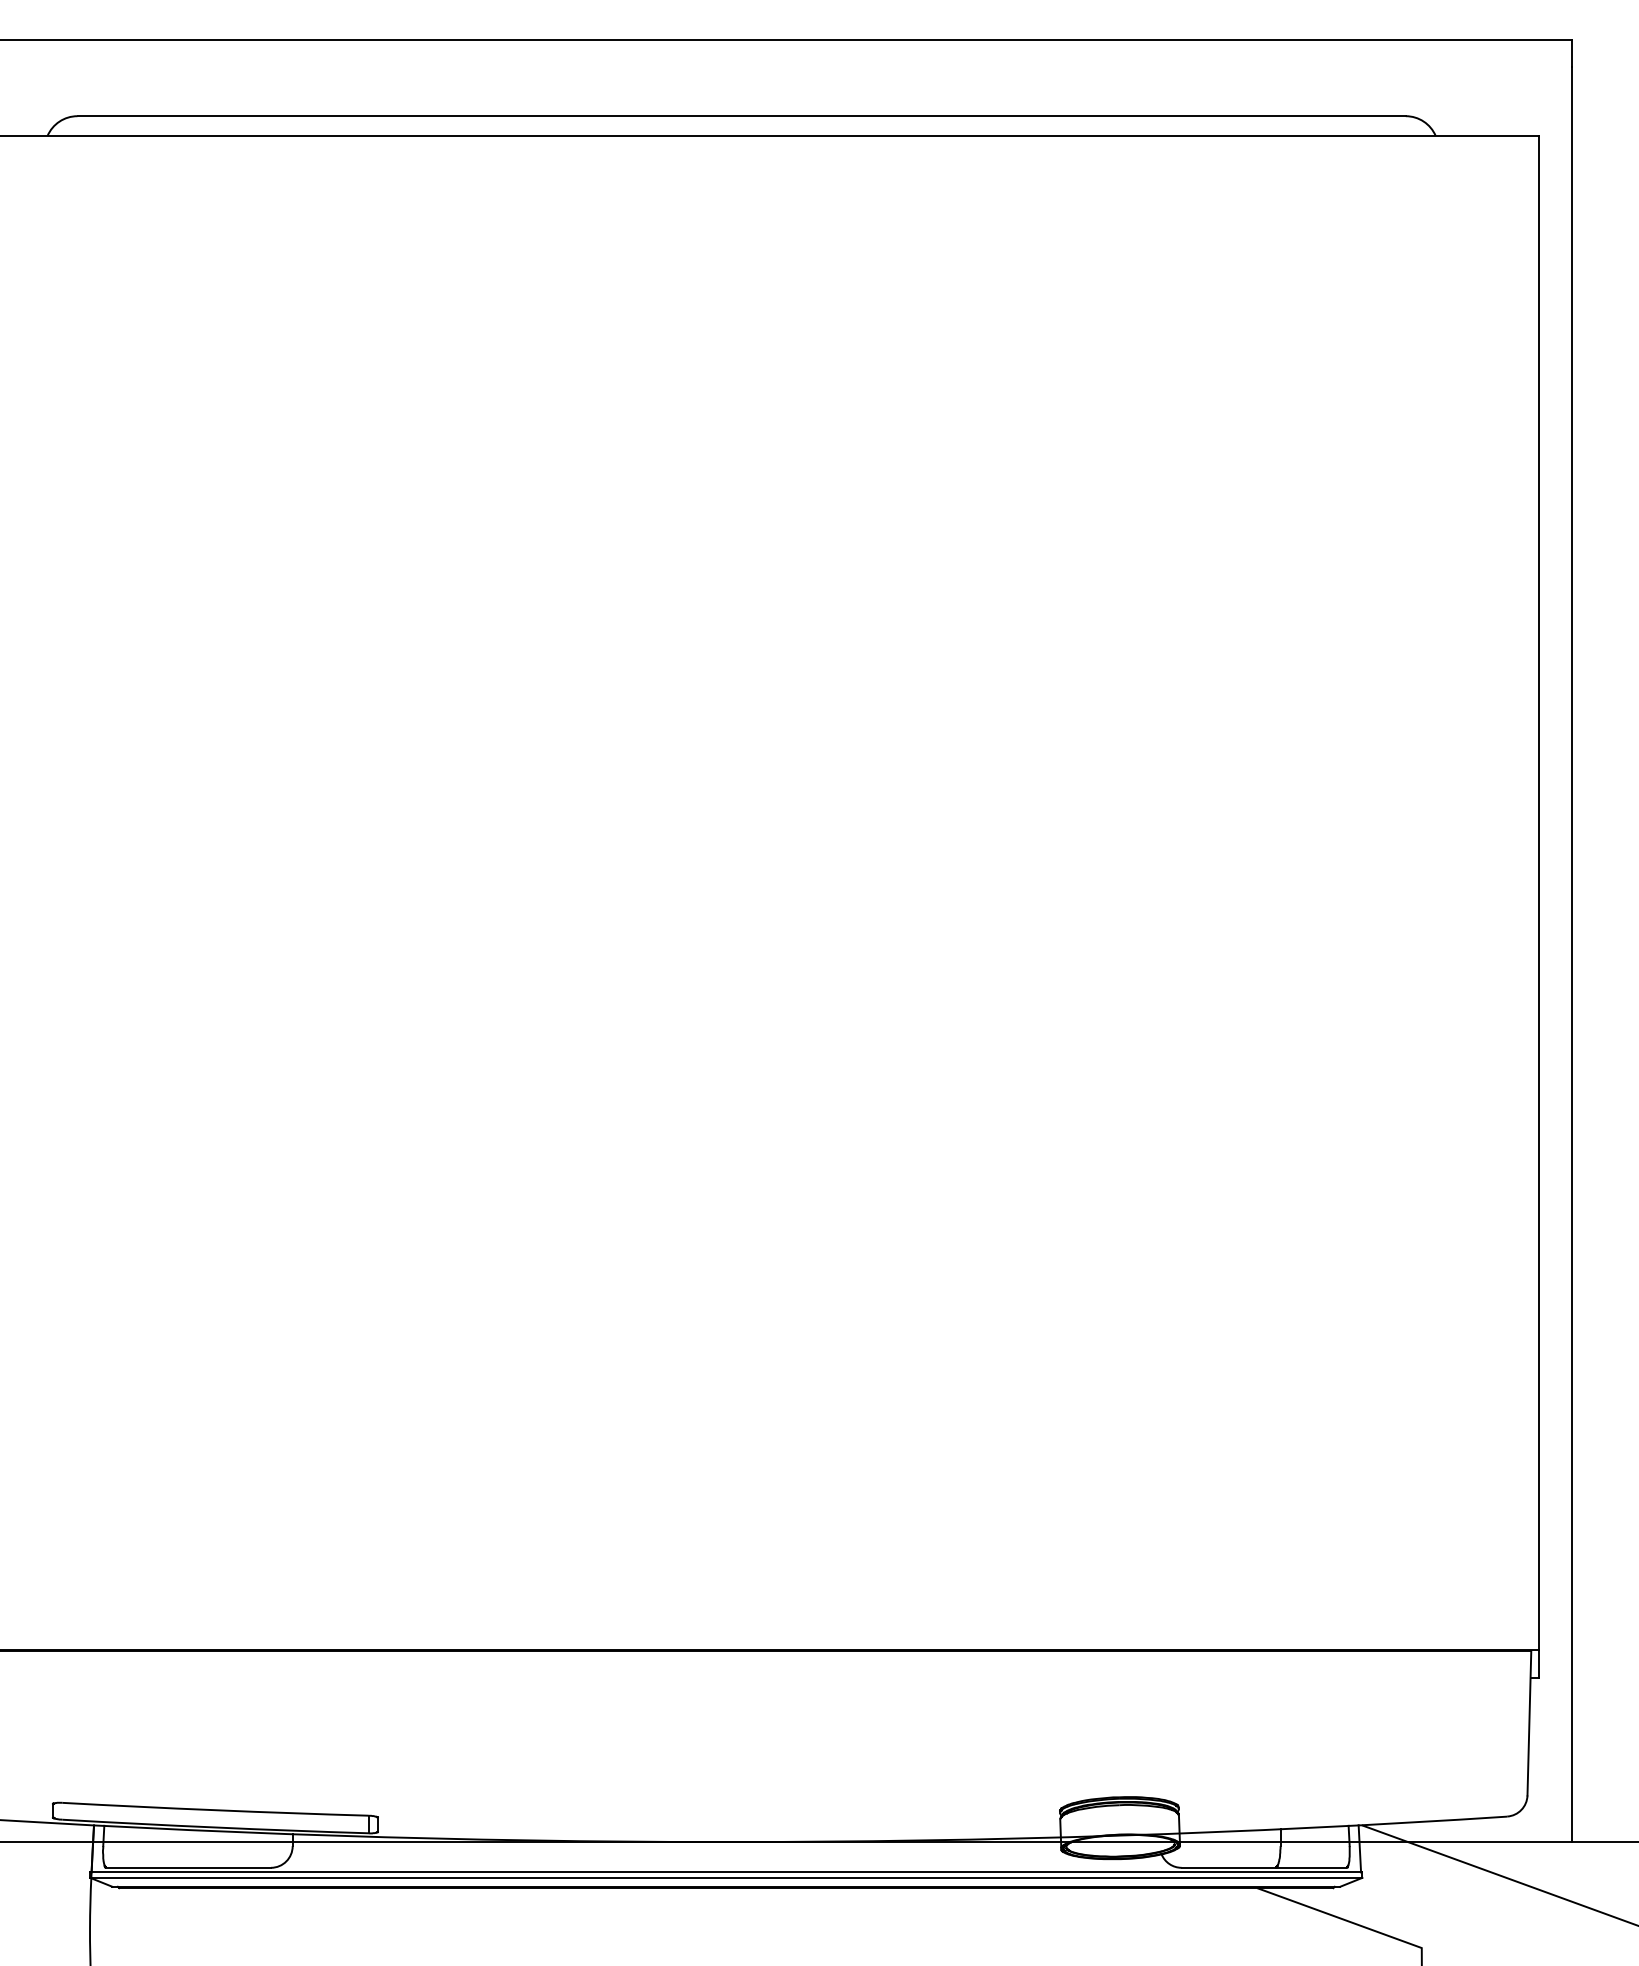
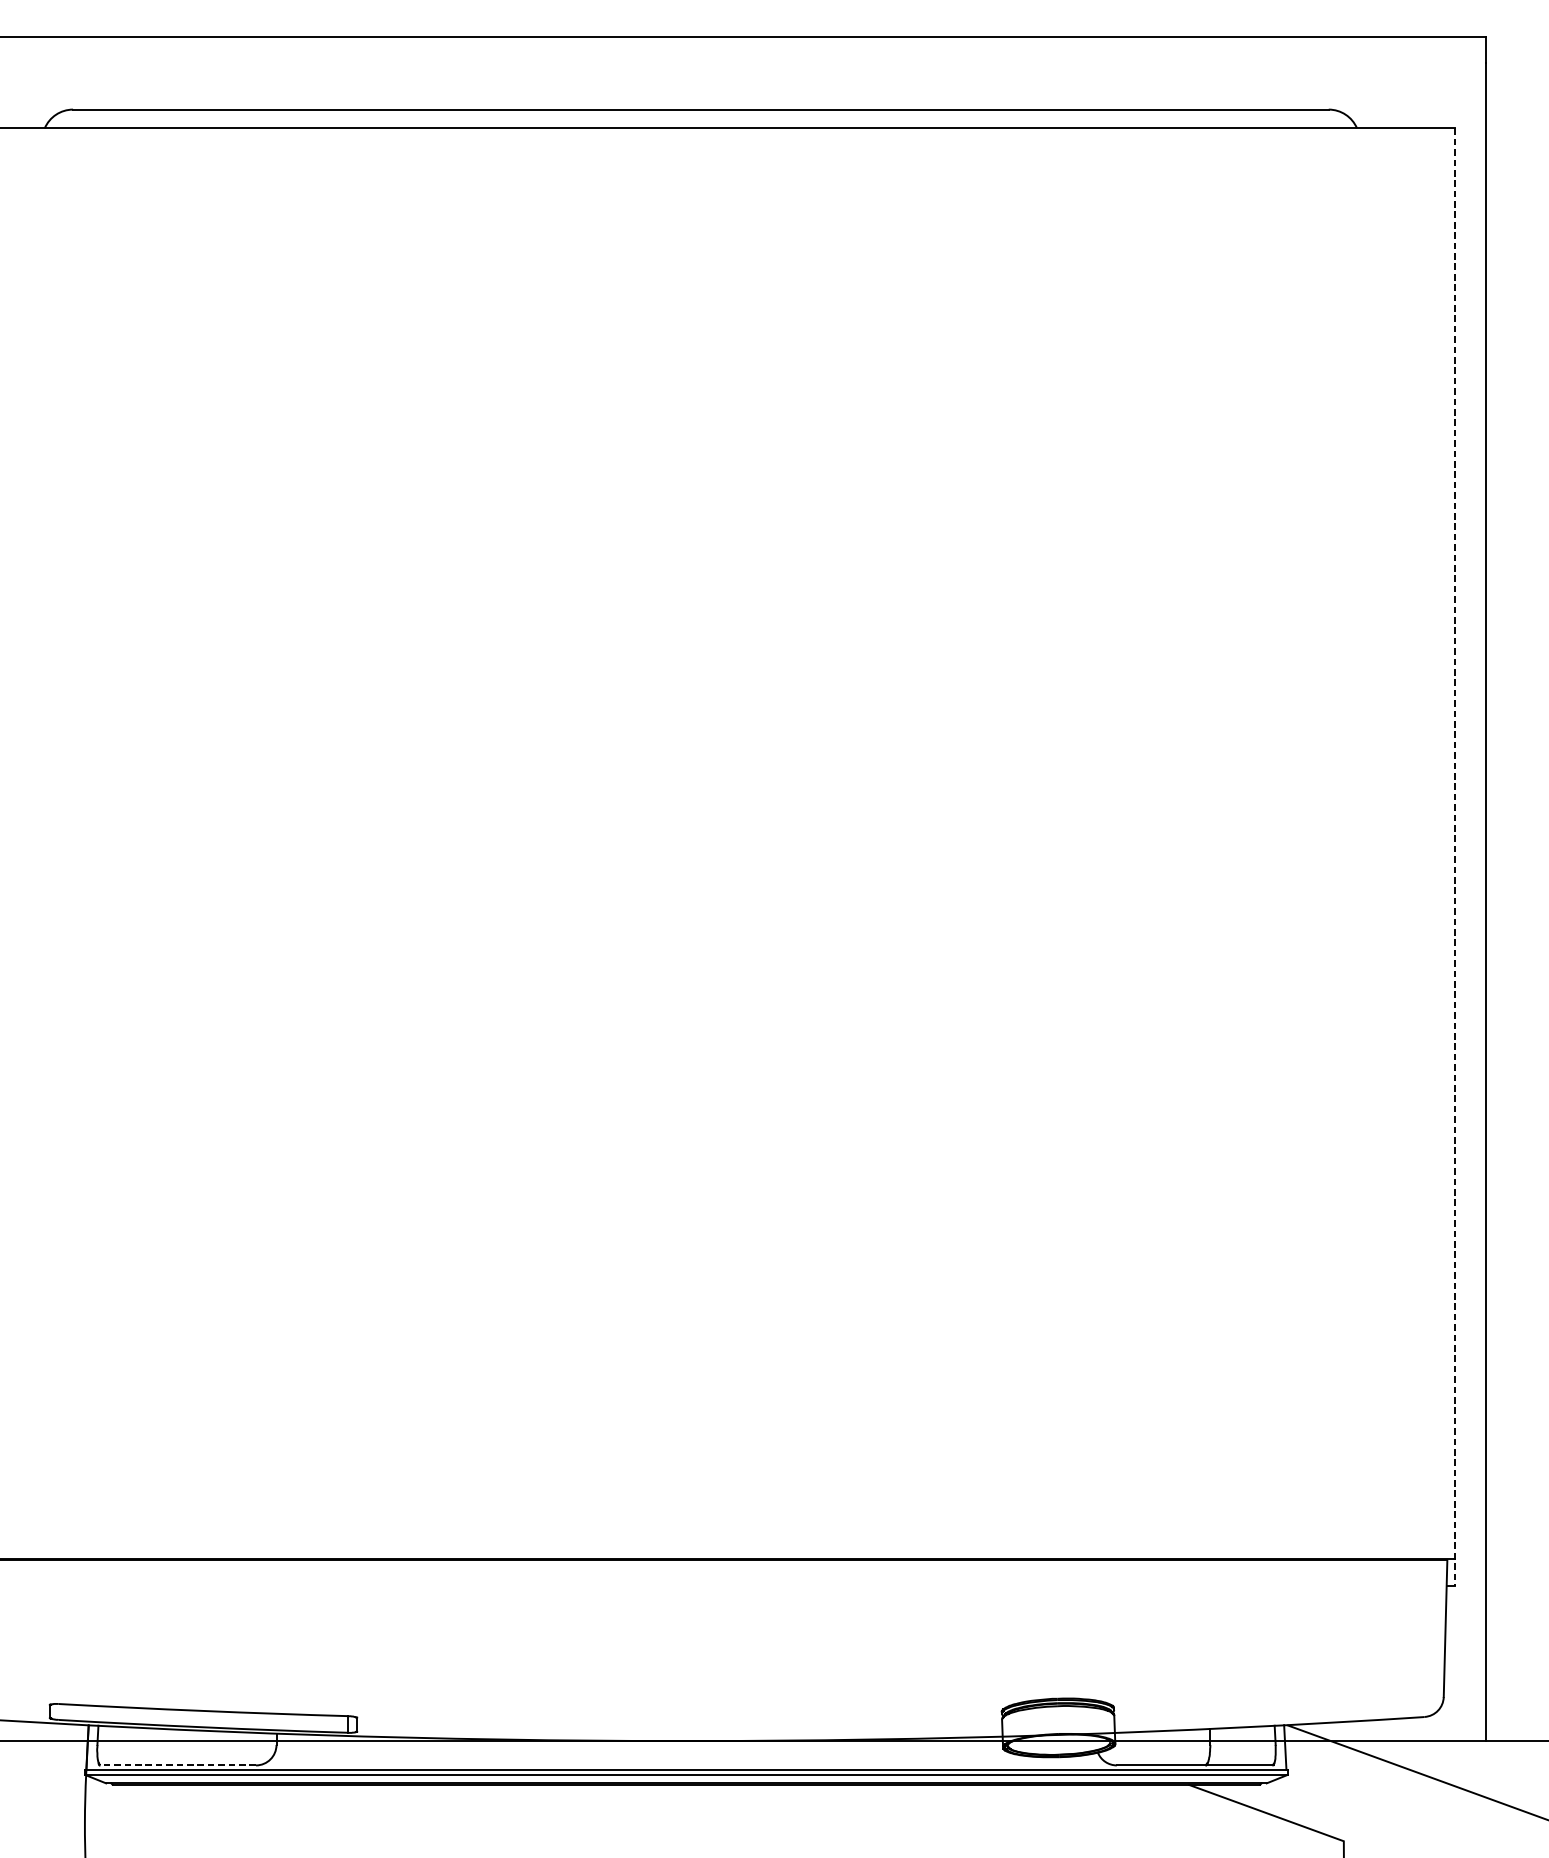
line: (1539, 907) -> (1455, 857), solid -> dashed
line: (188, 1867) -> (178, 1765), solid -> dashed

